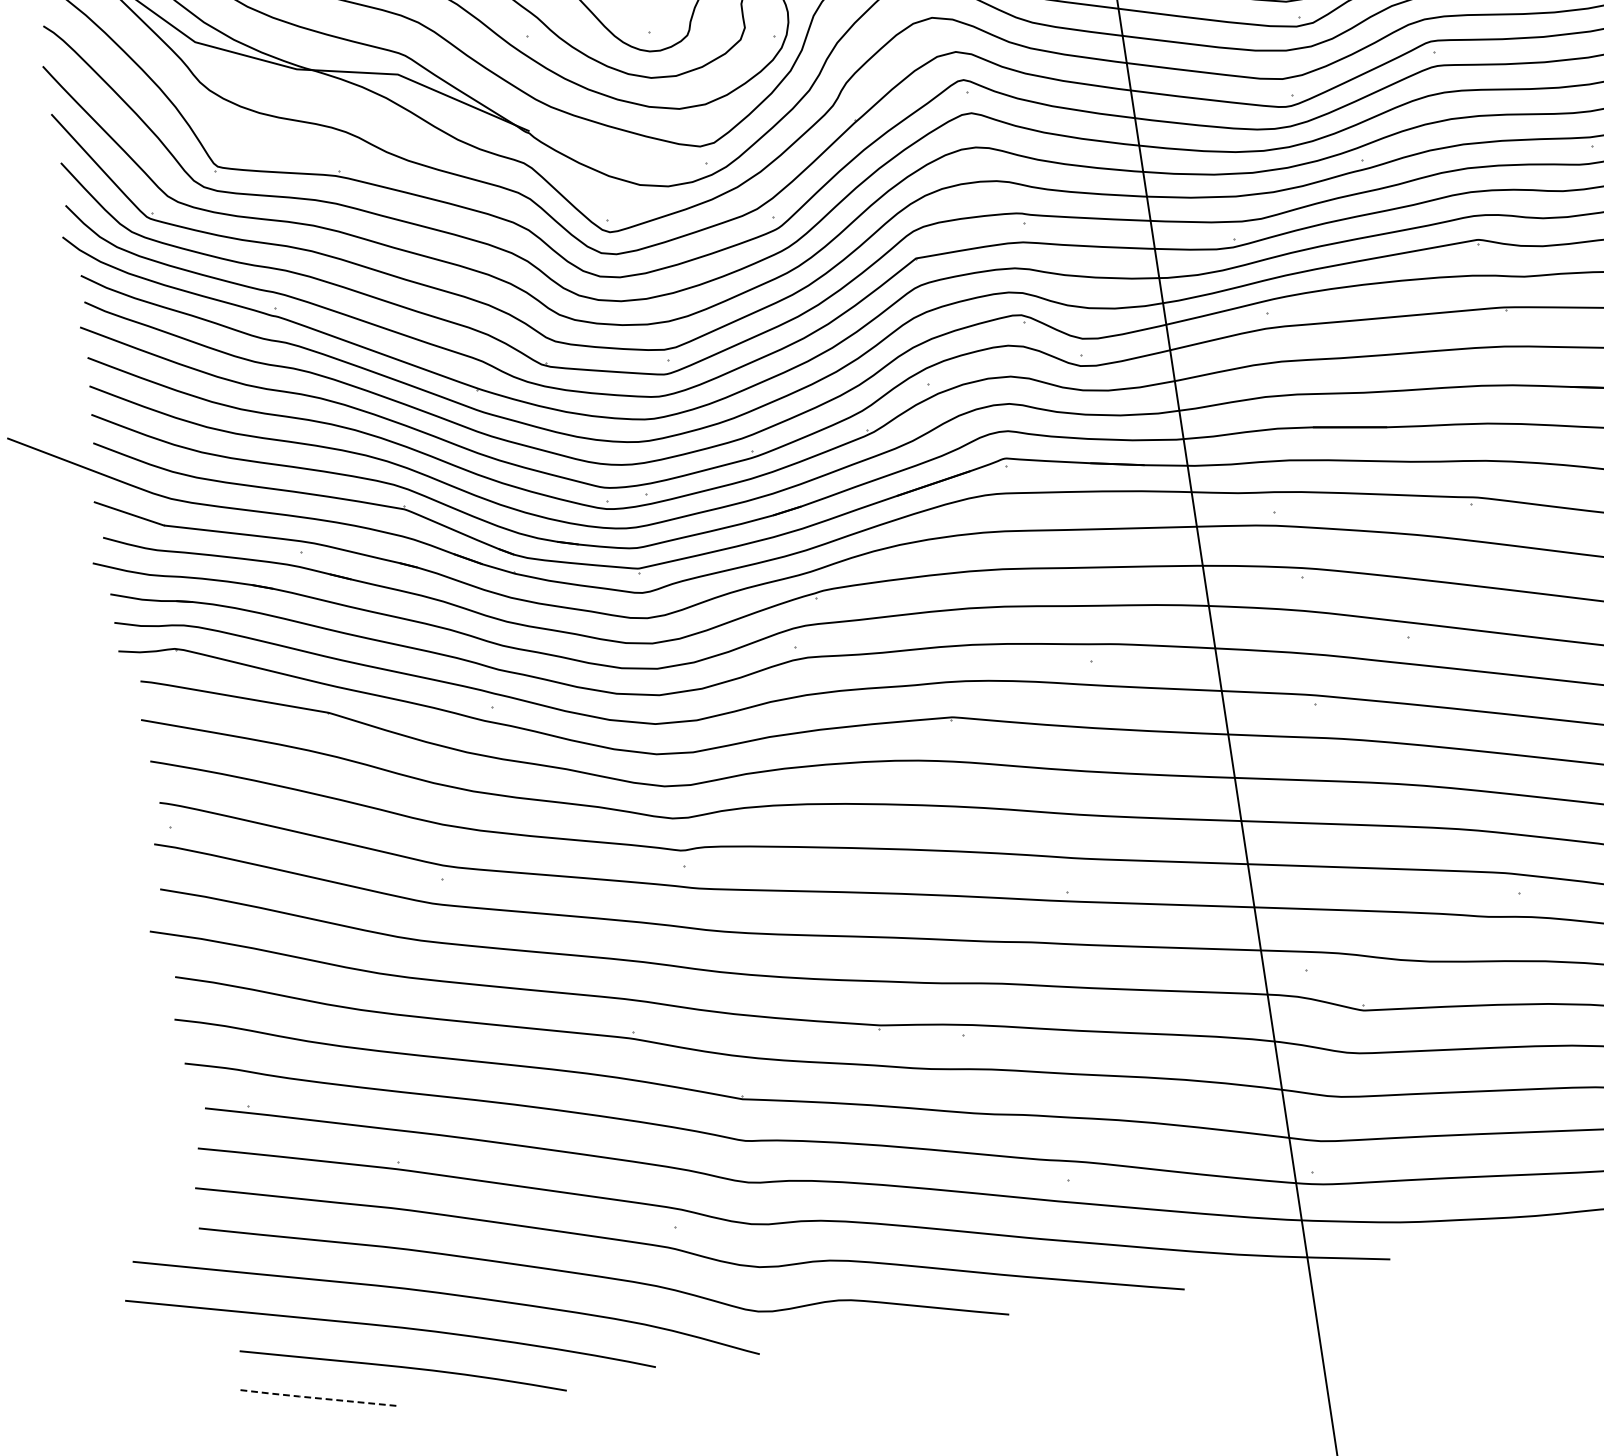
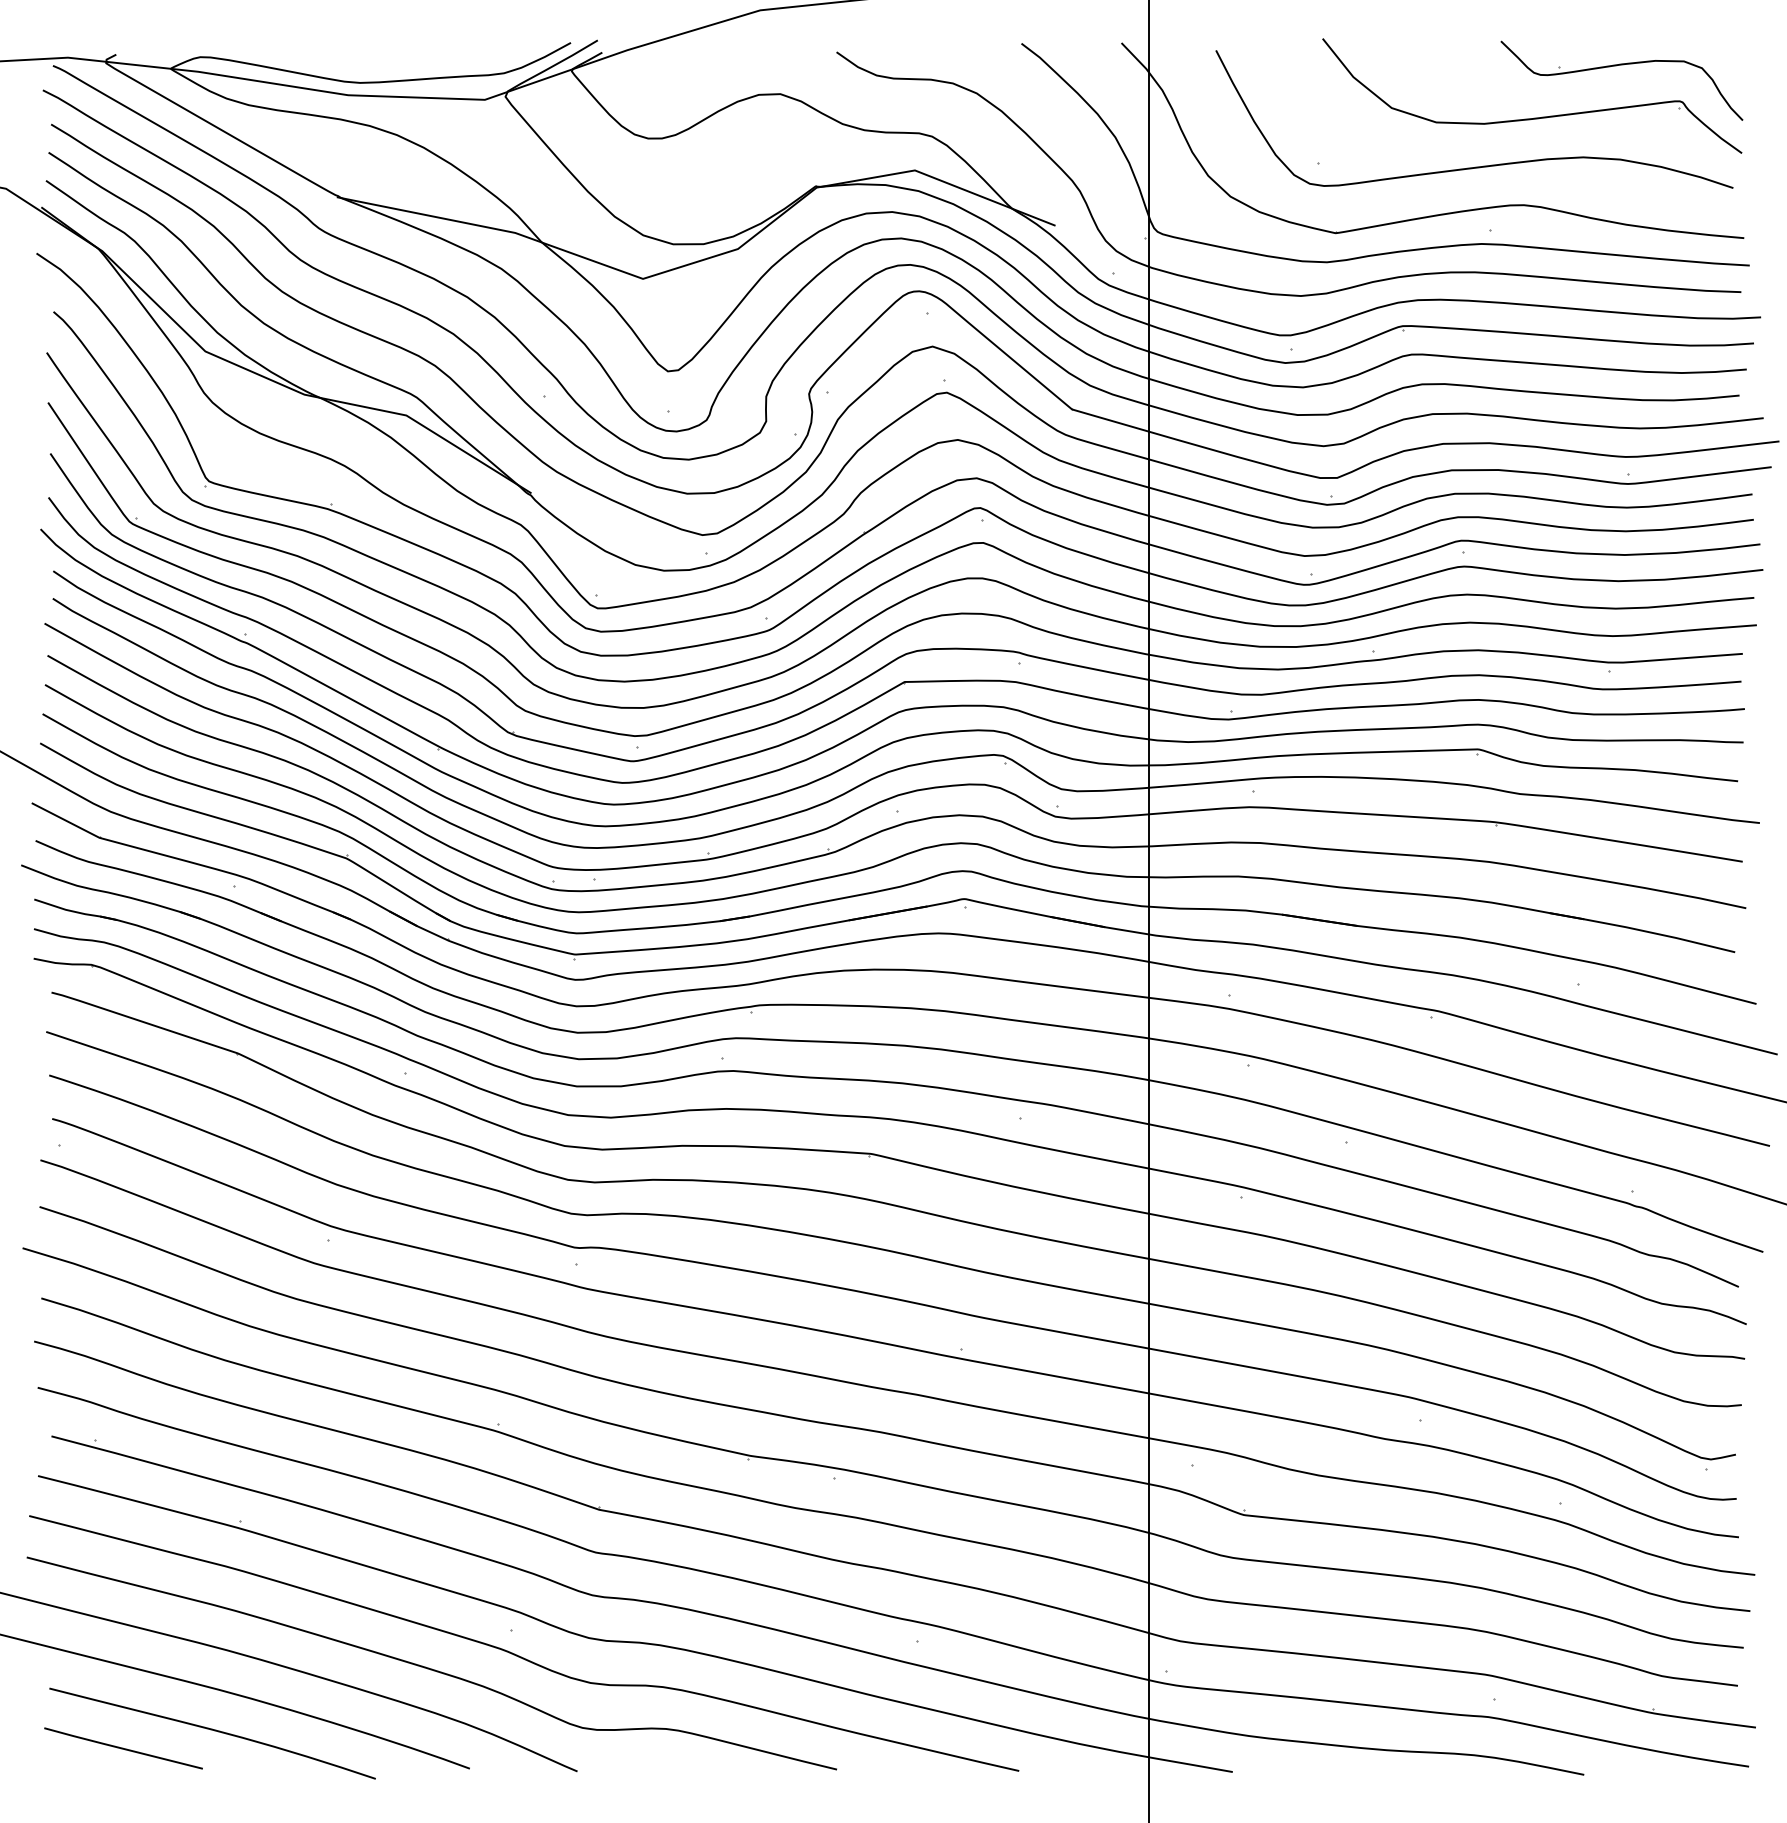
line: (318, 1398) -> (122, 1748), dashed -> solid

